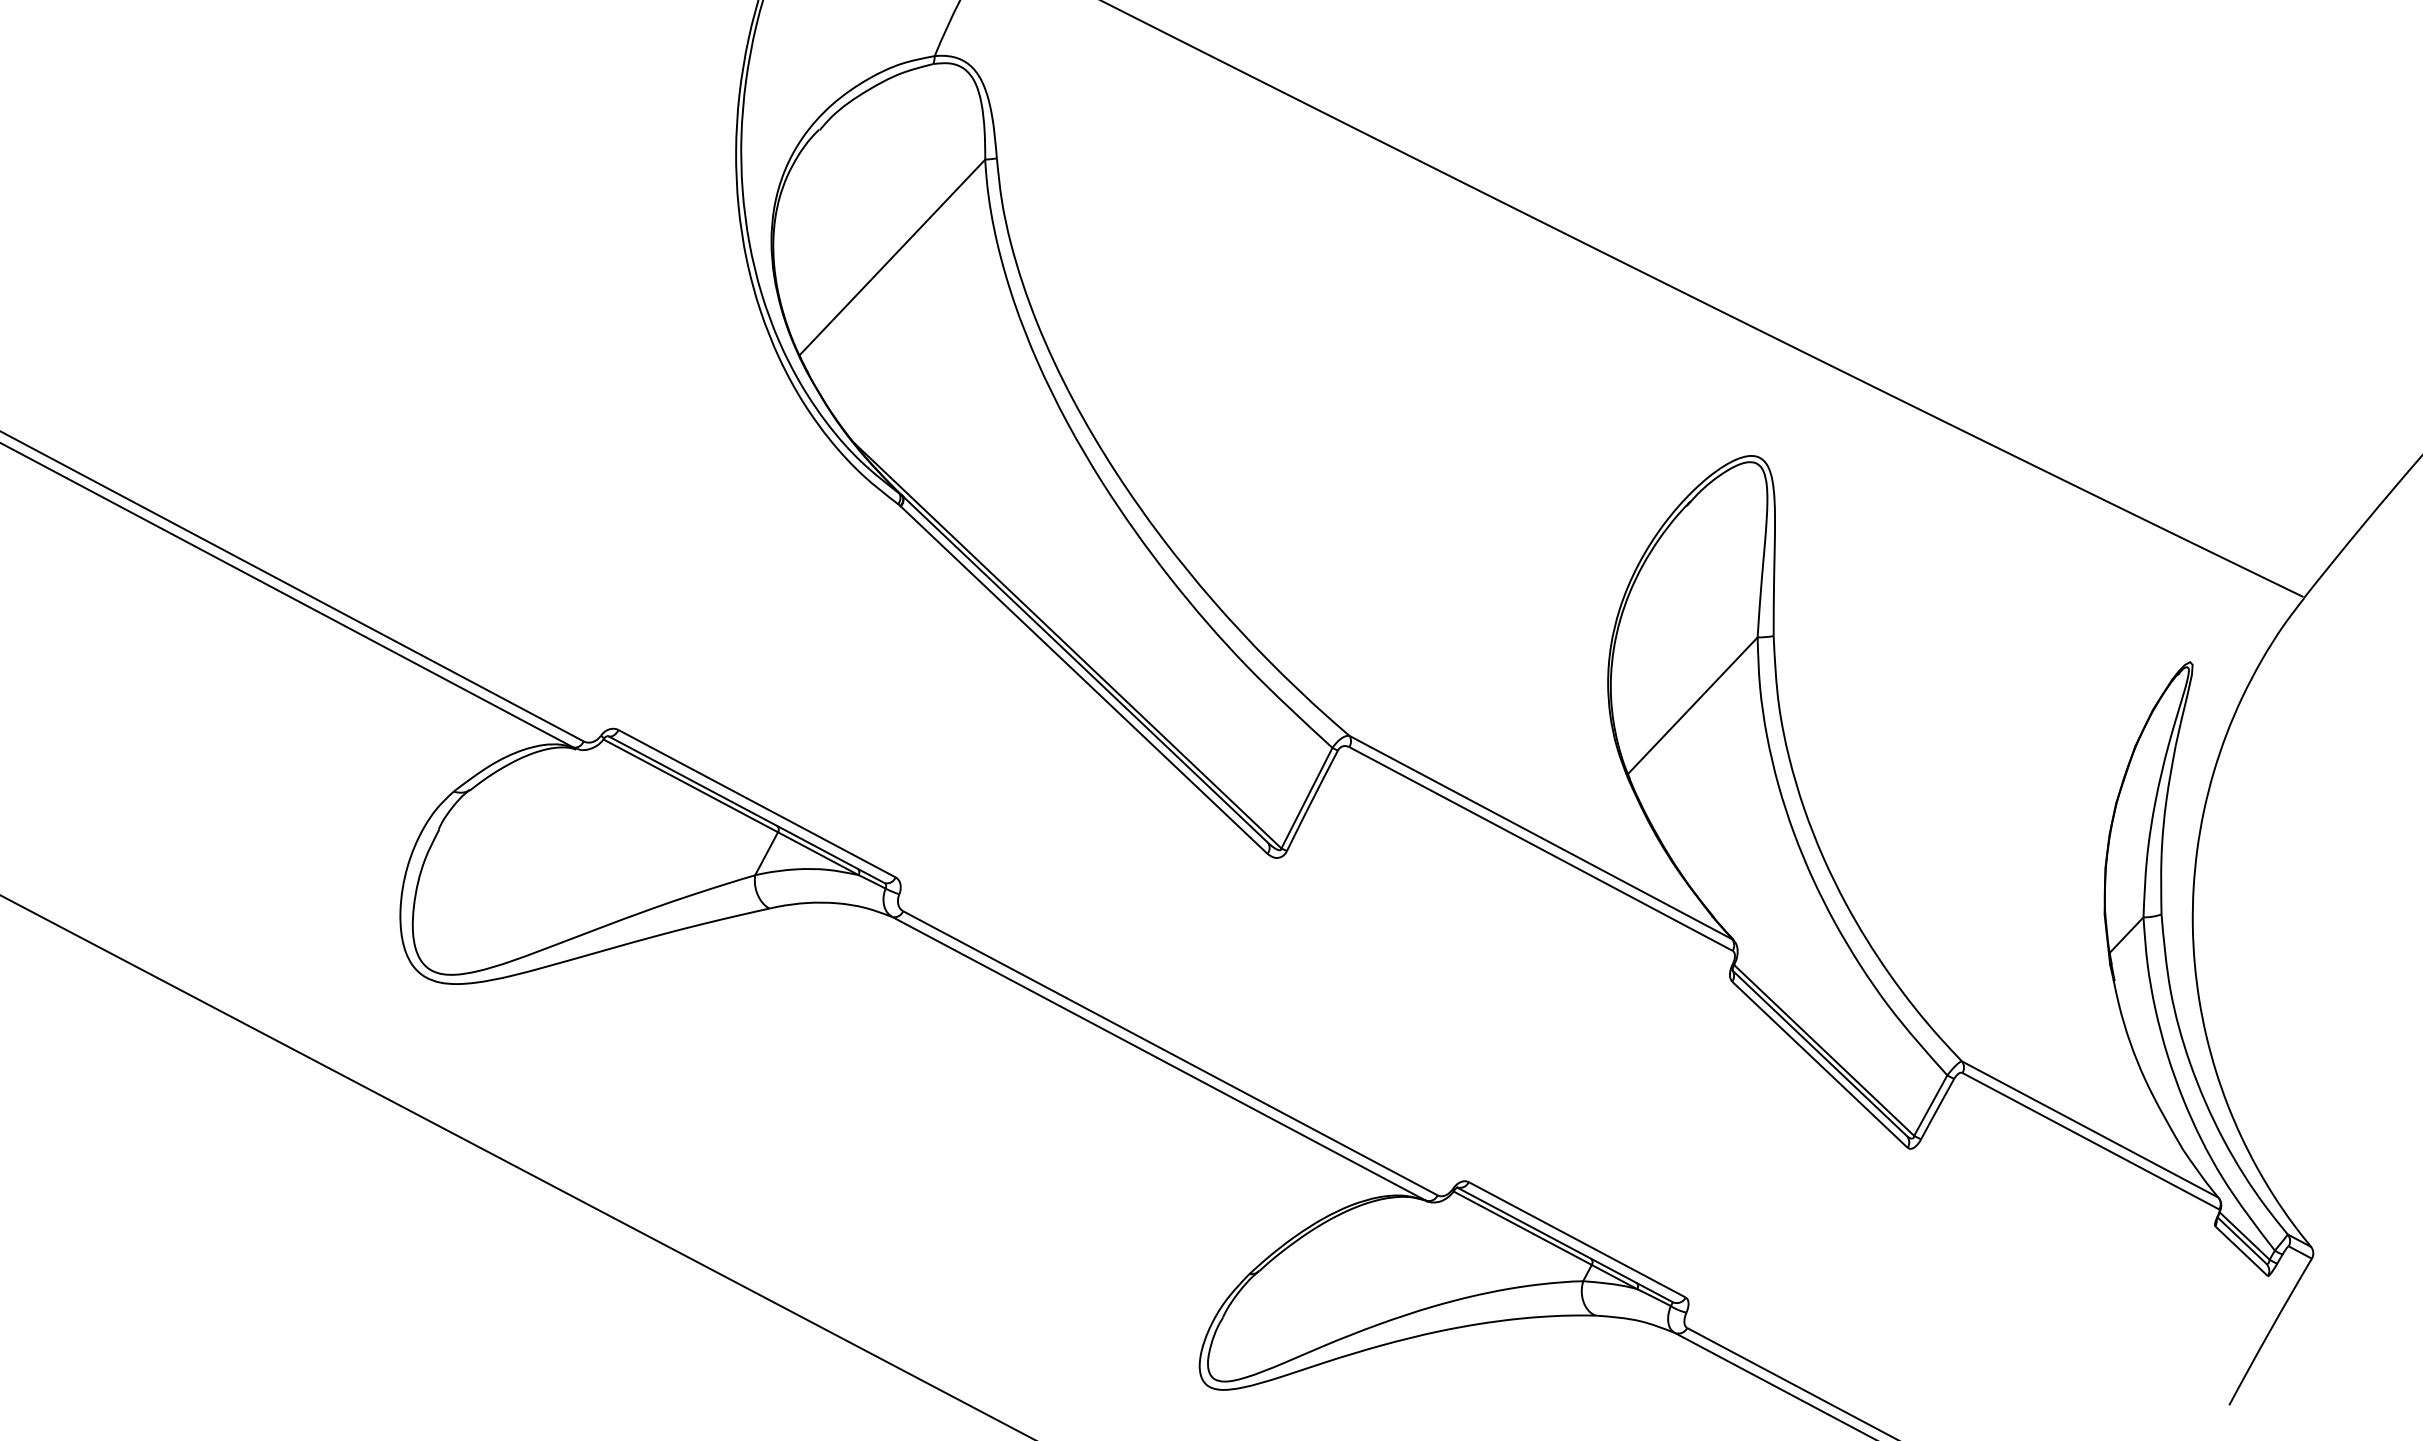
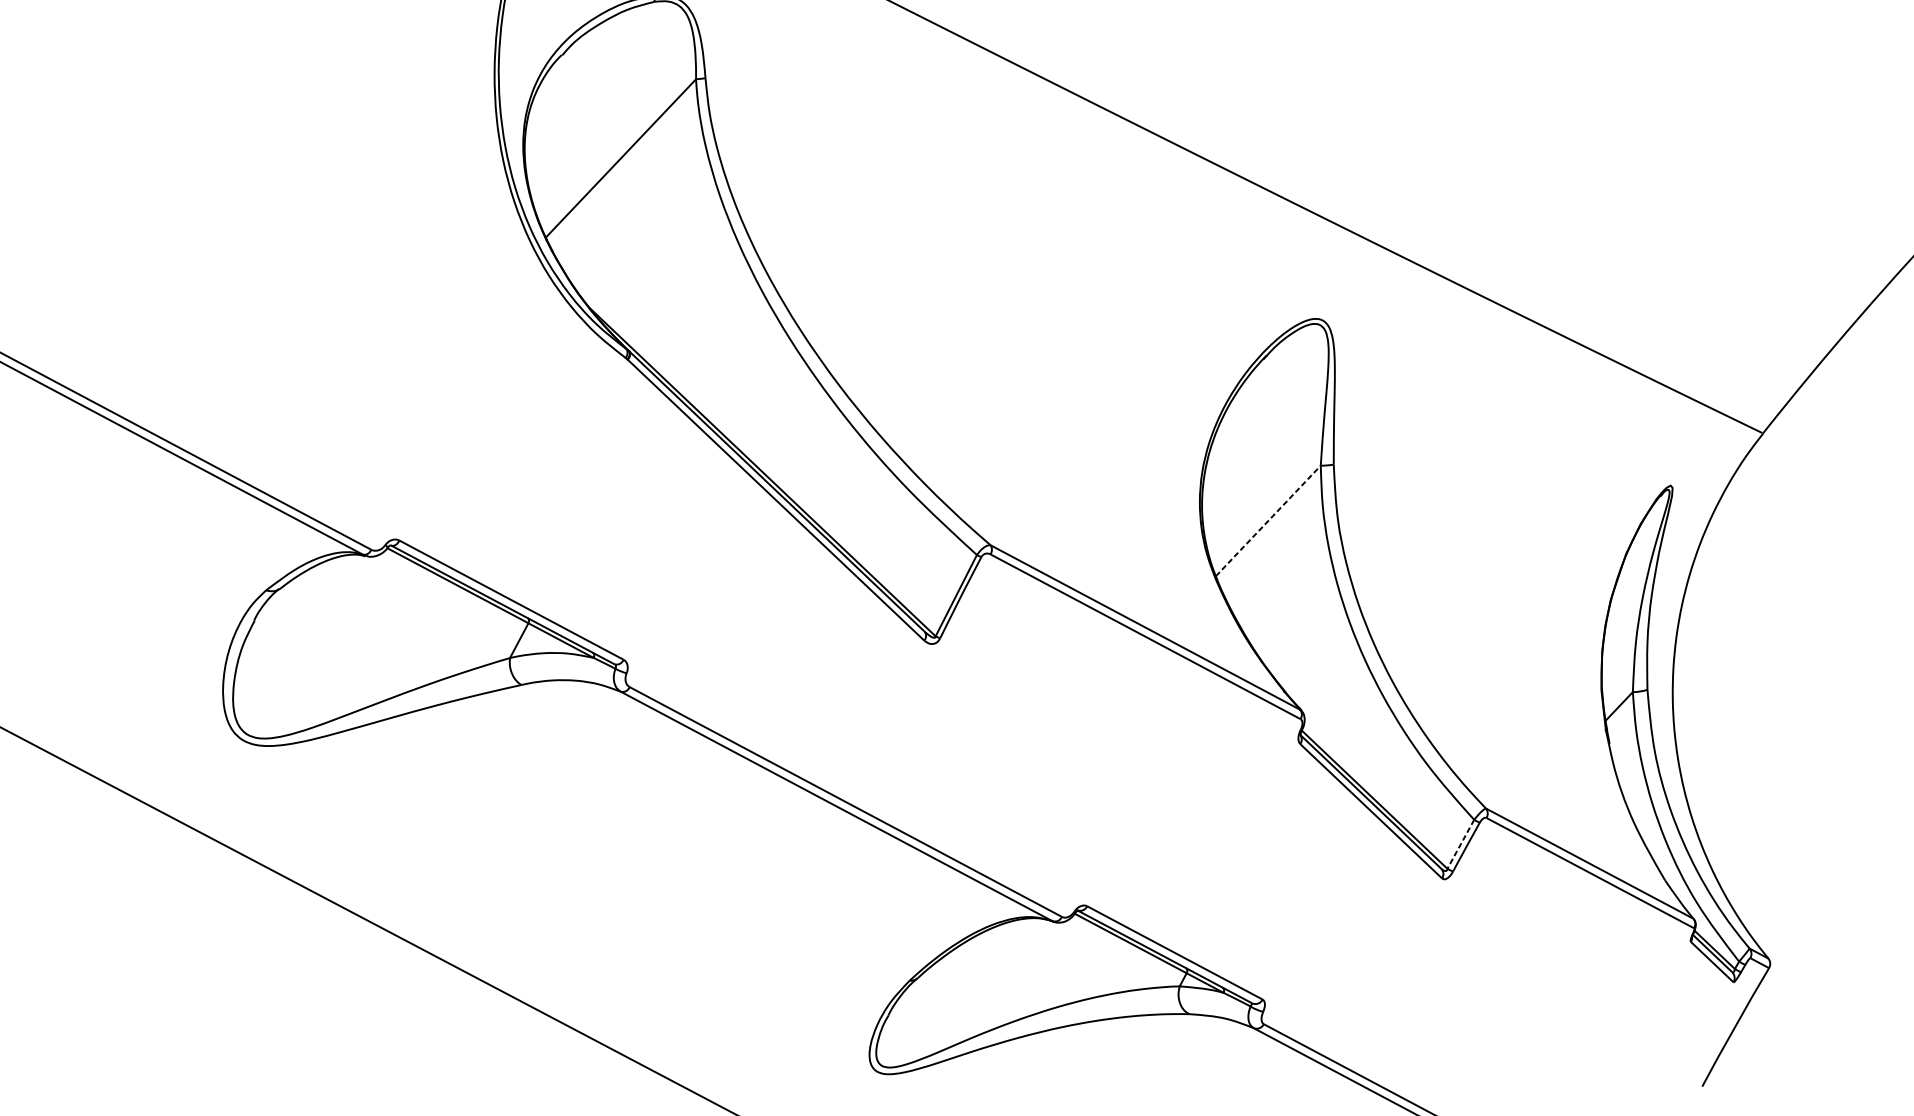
line: (1693, 705) -> (1268, 520), solid -> dashed
line: (1930, 1106) -> (1460, 845), solid -> dashed

